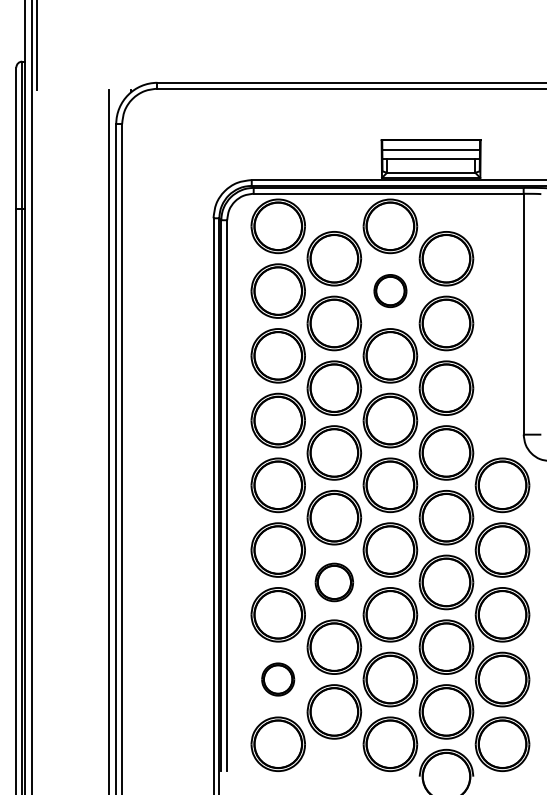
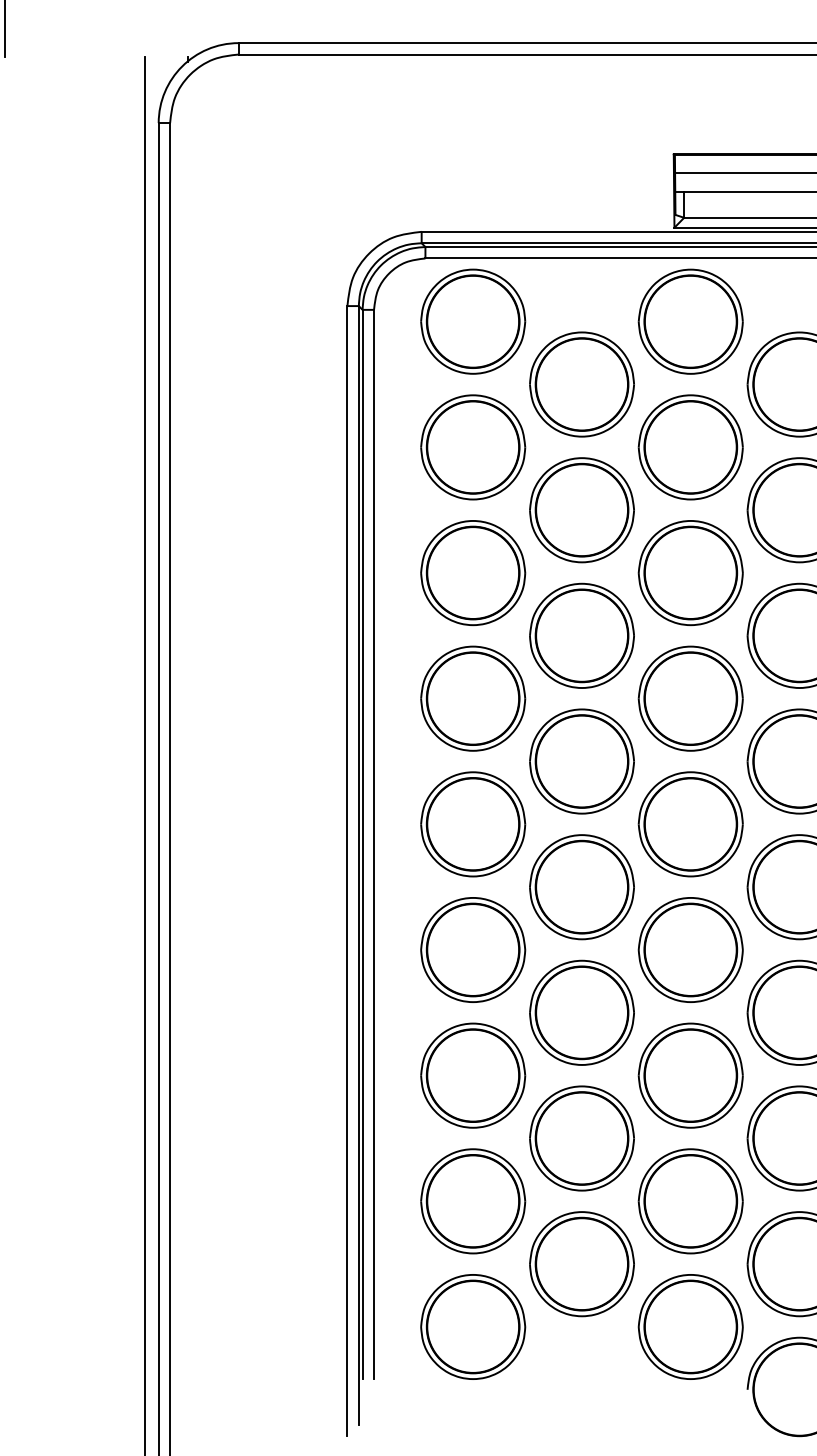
part: (390, 290) -> (690, 446), size x1.67
part: (334, 582) -> (582, 1012), size x1.43
part: (277, 679) -> (471, 1201), size x1.67

